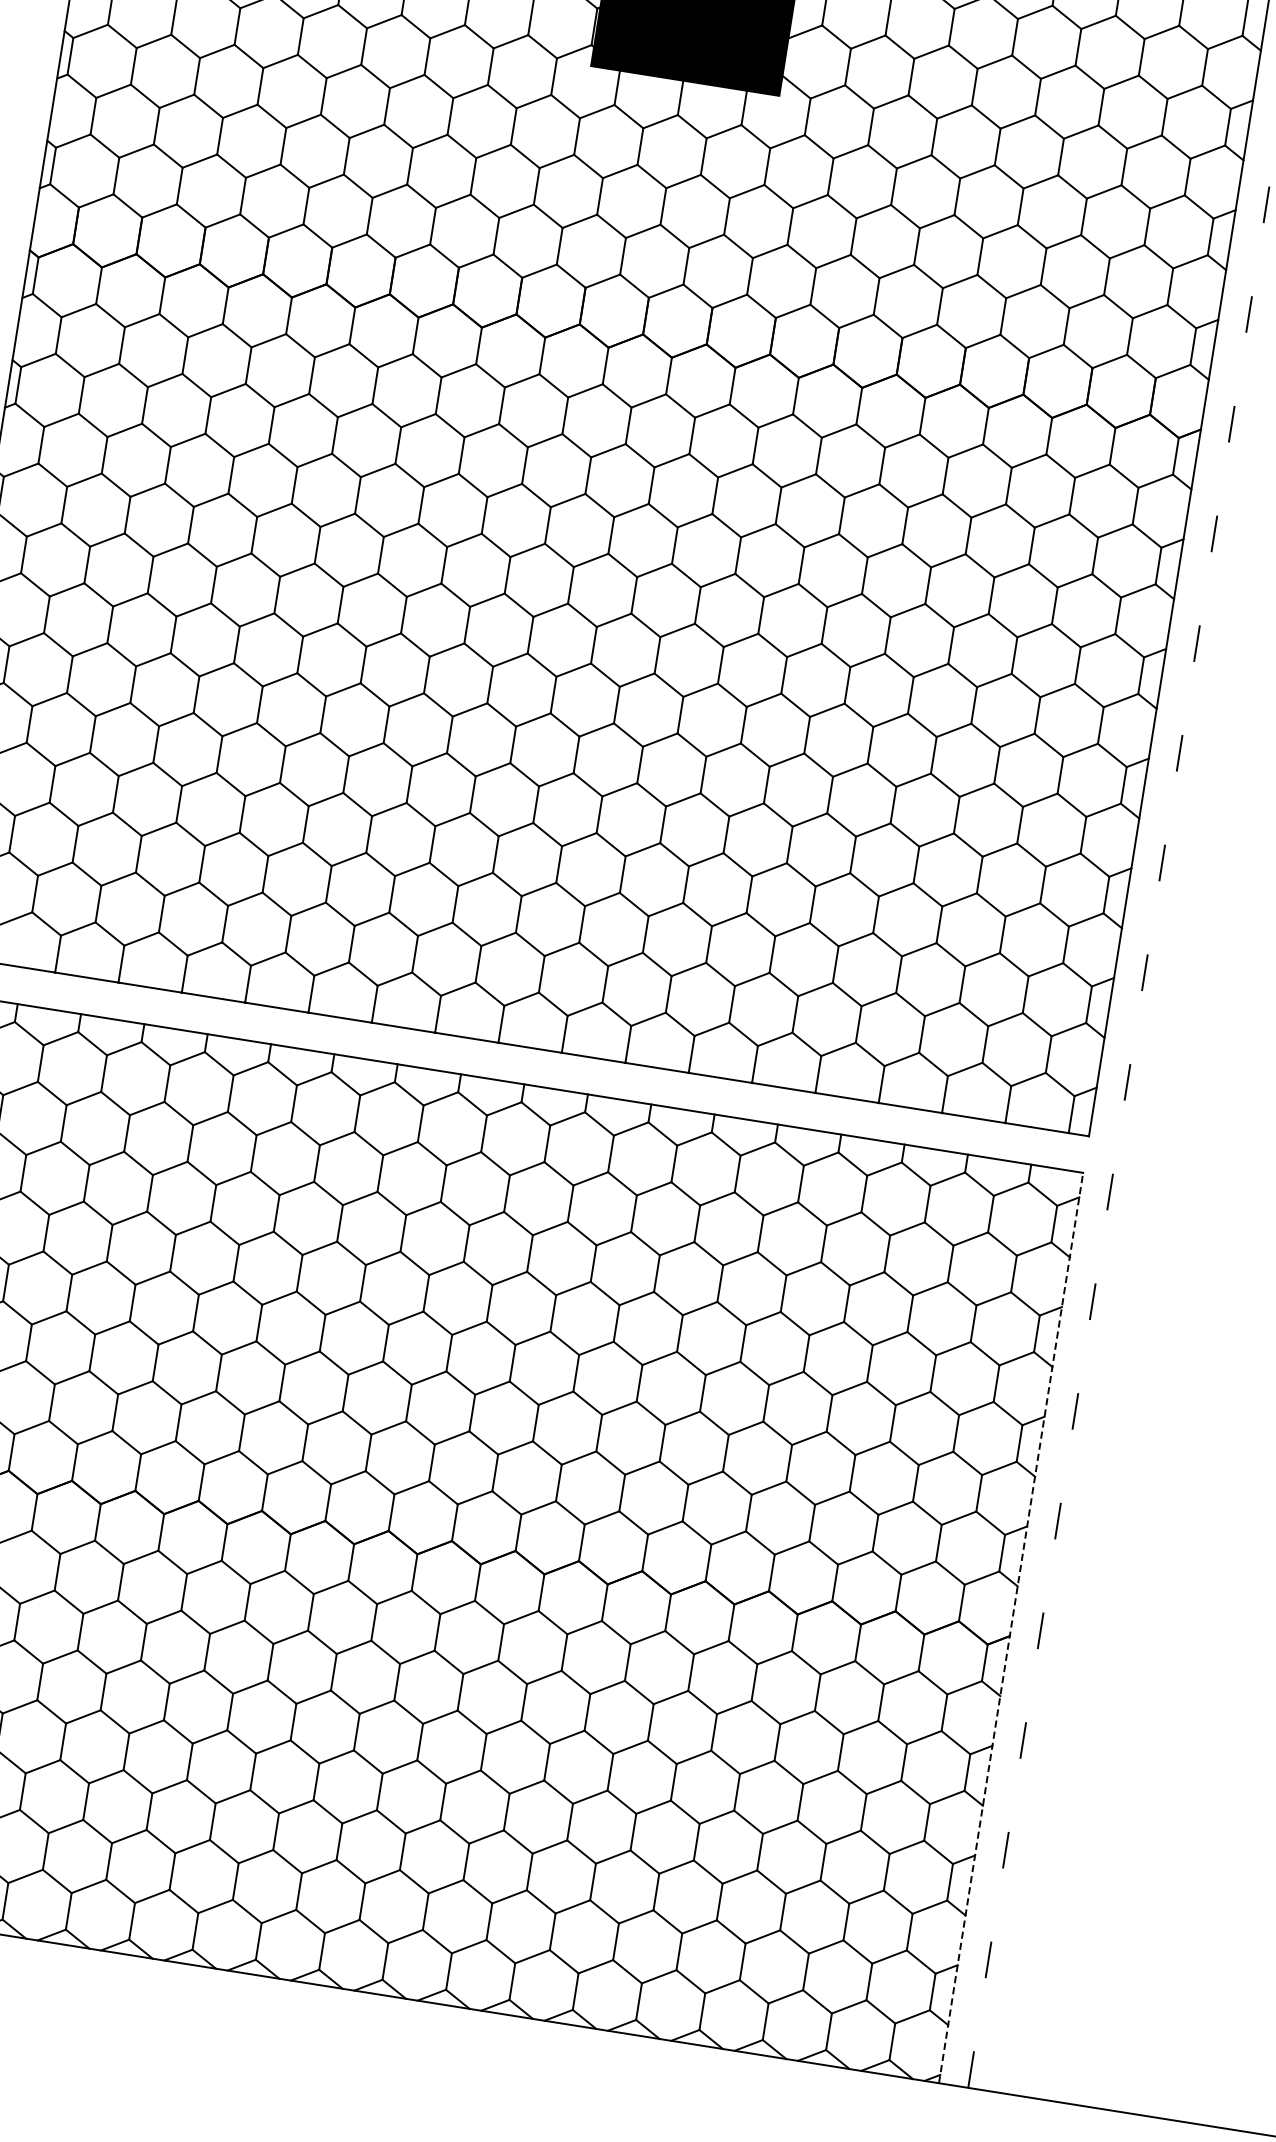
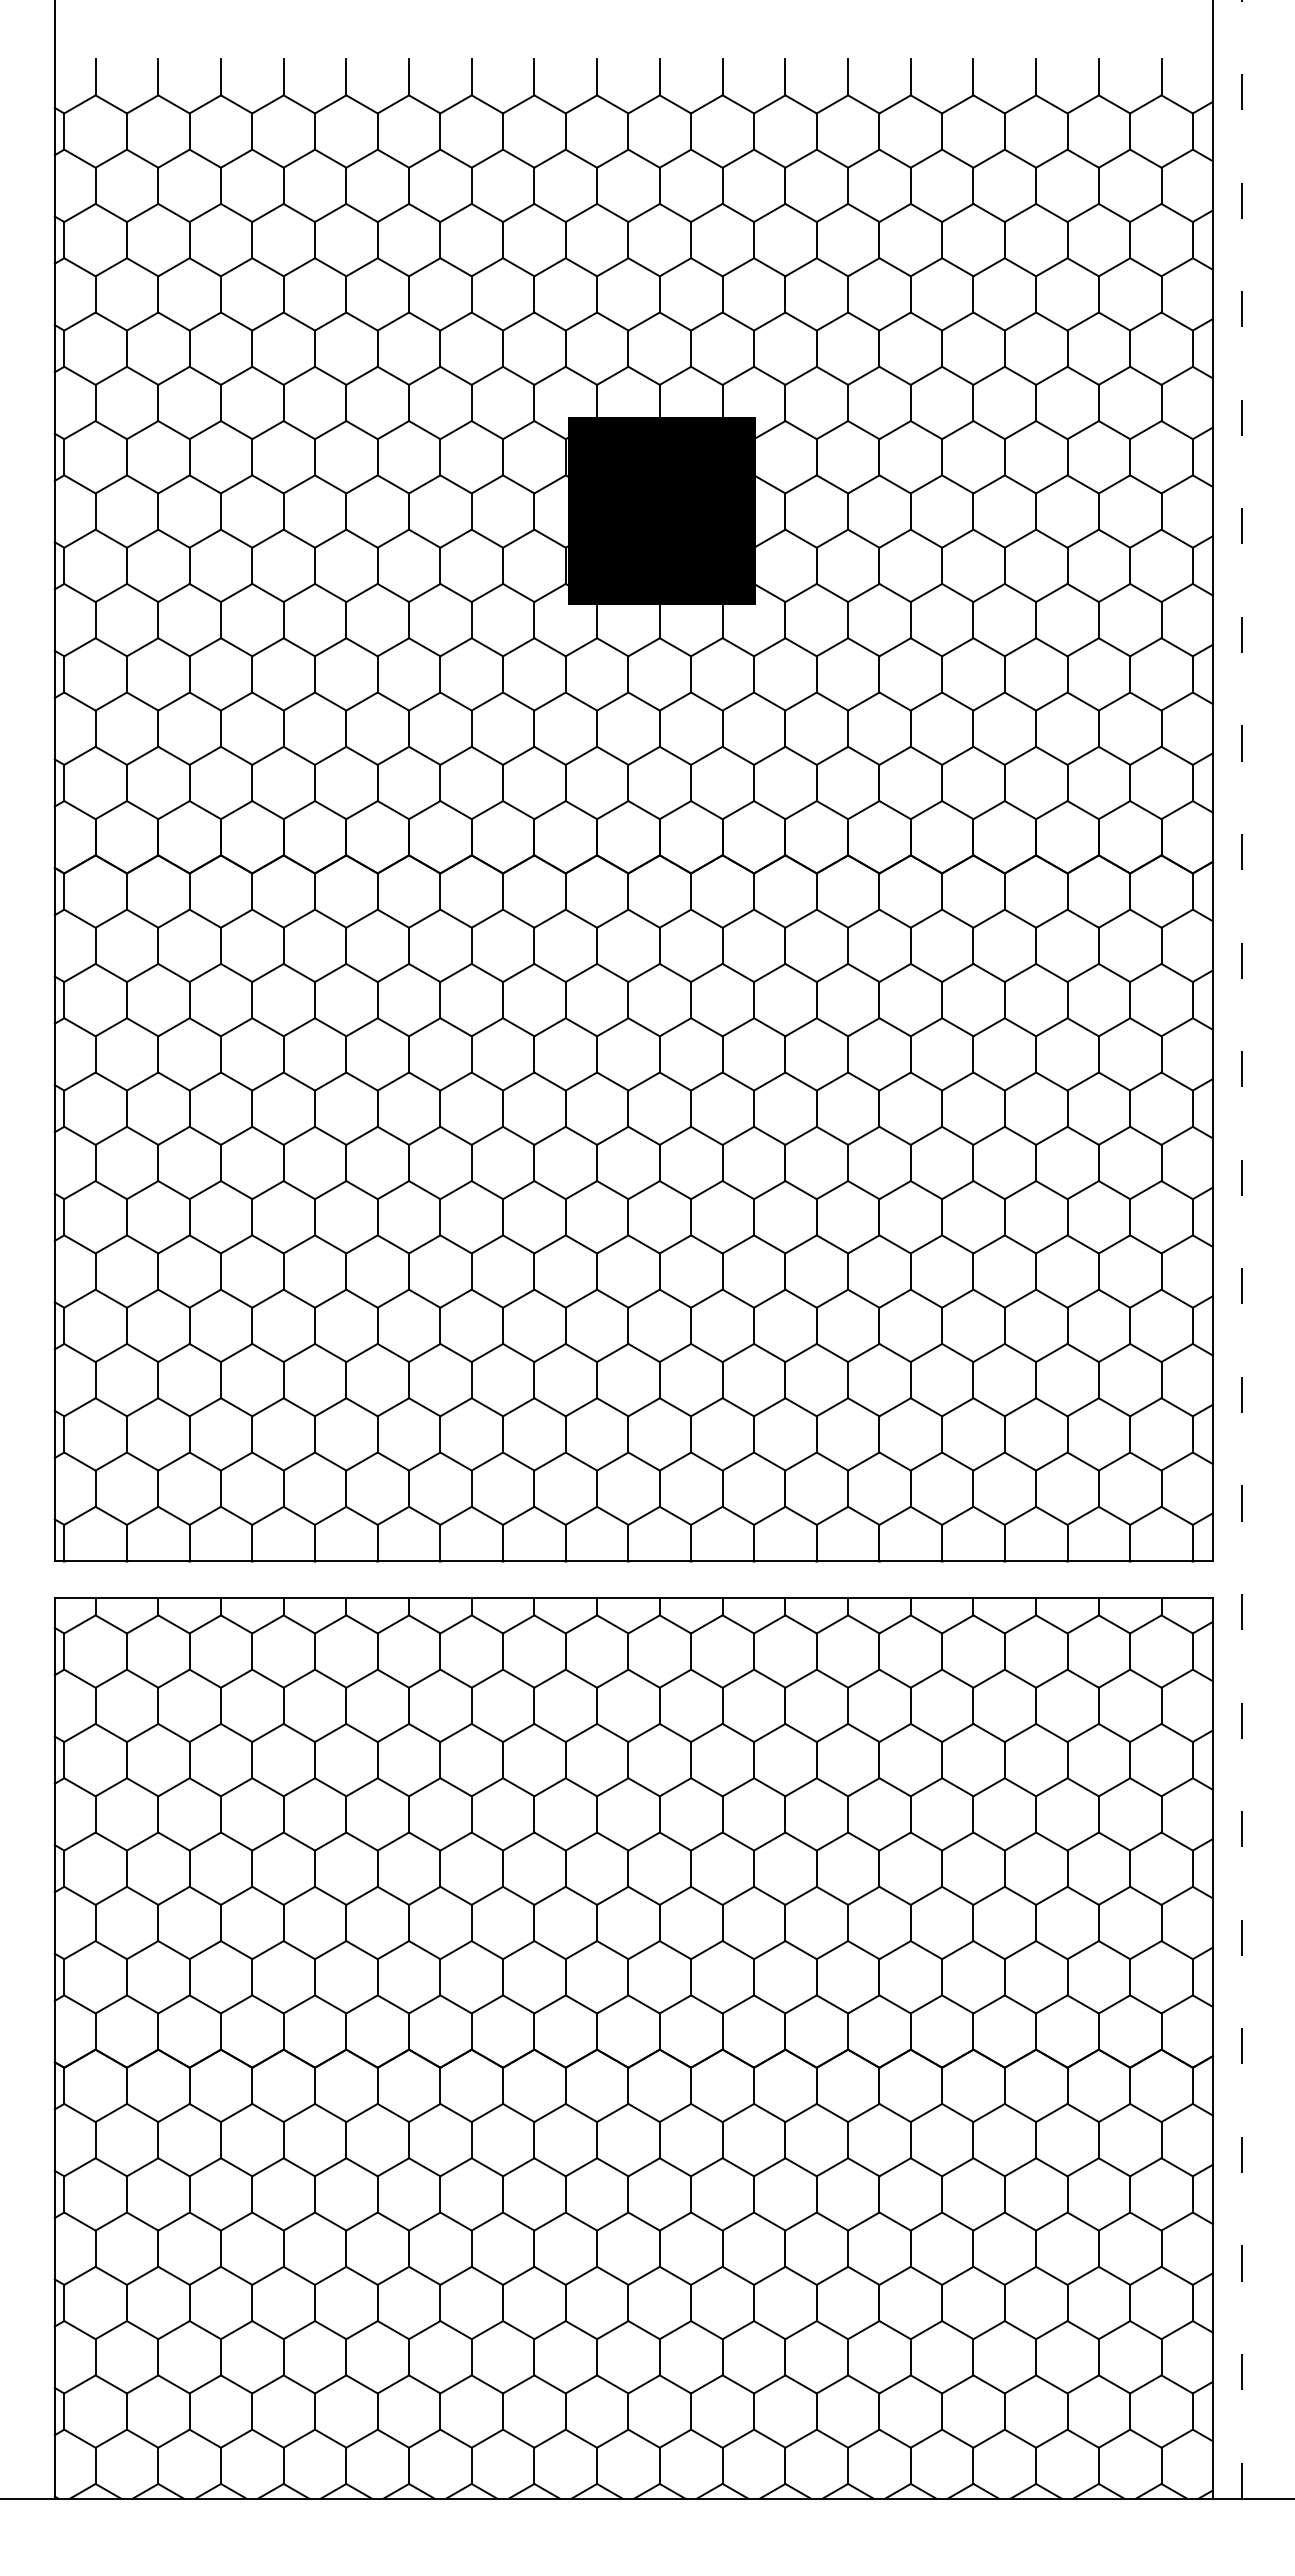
line: (1010, 1628) -> (1212, 2048), dashed -> solid

